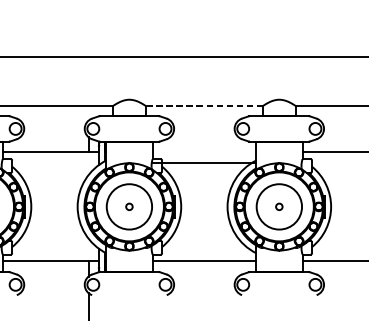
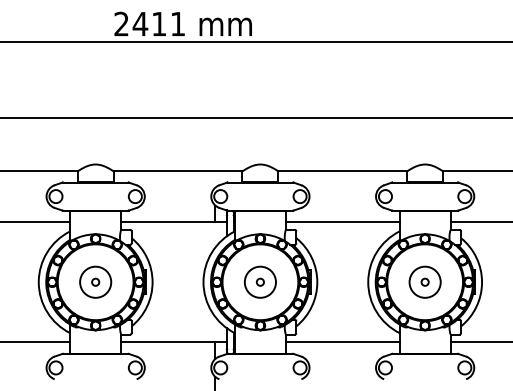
line: (204, 106) -> (342, 171), dashed -> solid
line: (204, 163) -> (342, 222), moved
circle: (128, 206) -> (259, 281), size x0.62
circle: (278, 206) -> (424, 281), size x0.62

